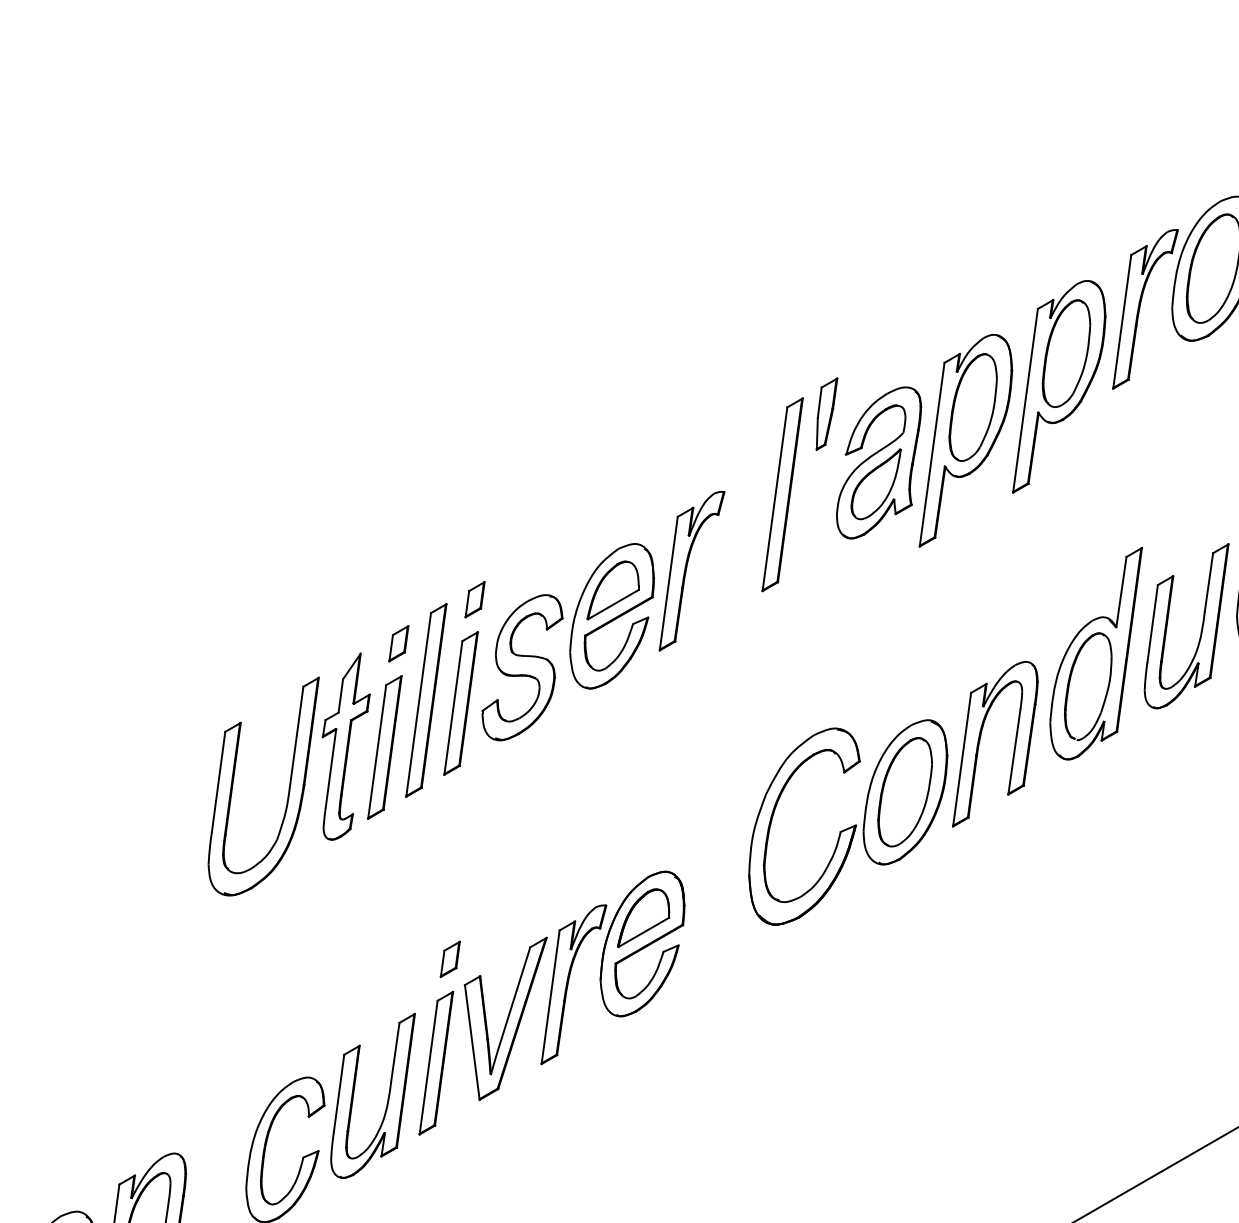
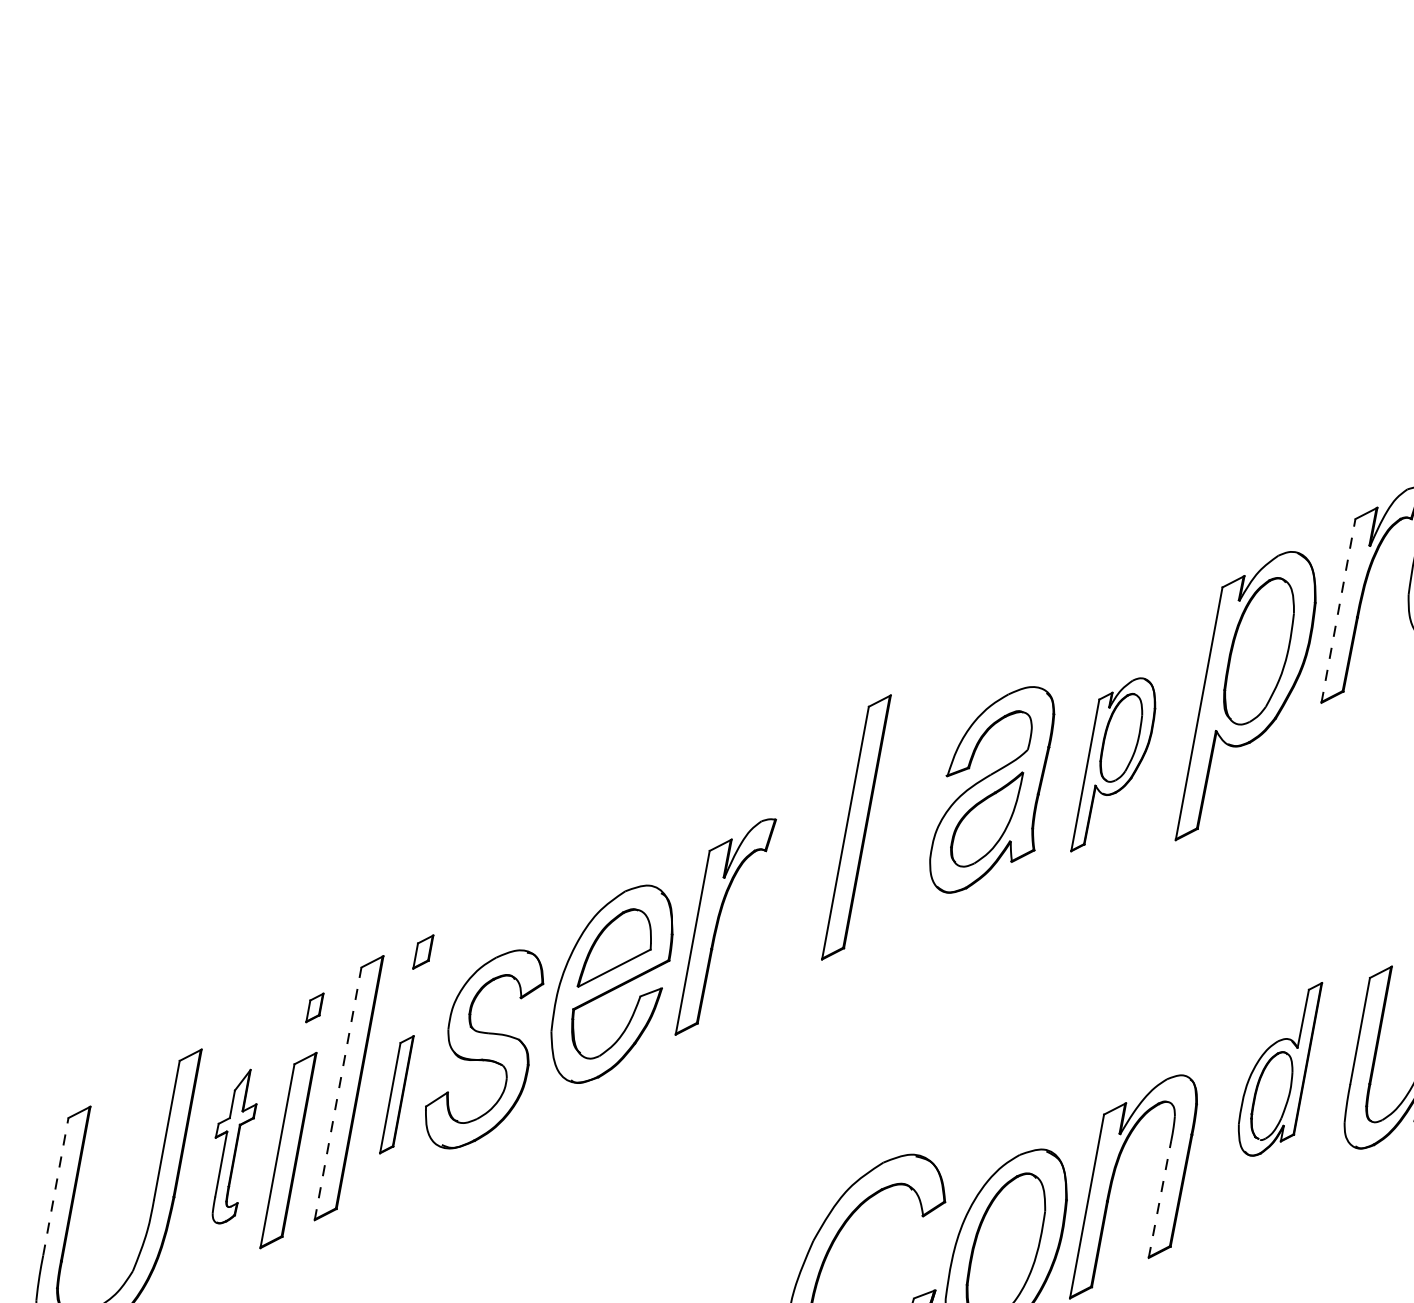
line: (1122, 321) -> (1338, 610), solid -> dashed
part: (826, 413) -> (922, 717), removed
part: (965, 440) -> (1113, 764), size x0.6
part: (474, 599) -> (422, 951), size x0.7
part: (398, 643) -> (314, 1007), size x0.6
part: (1095, 653) -> (1278, 1068), size x0.6
part: (460, 703) -> (396, 1094), size x0.6
line: (418, 704) -> (337, 1093), solid -> dashed
part: (345, 746) -> (233, 1146), size x0.6
line: (1014, 752) -> (1160, 1200), solid -> dashed
line: (218, 781) -> (55, 1186), solid -> dashed

